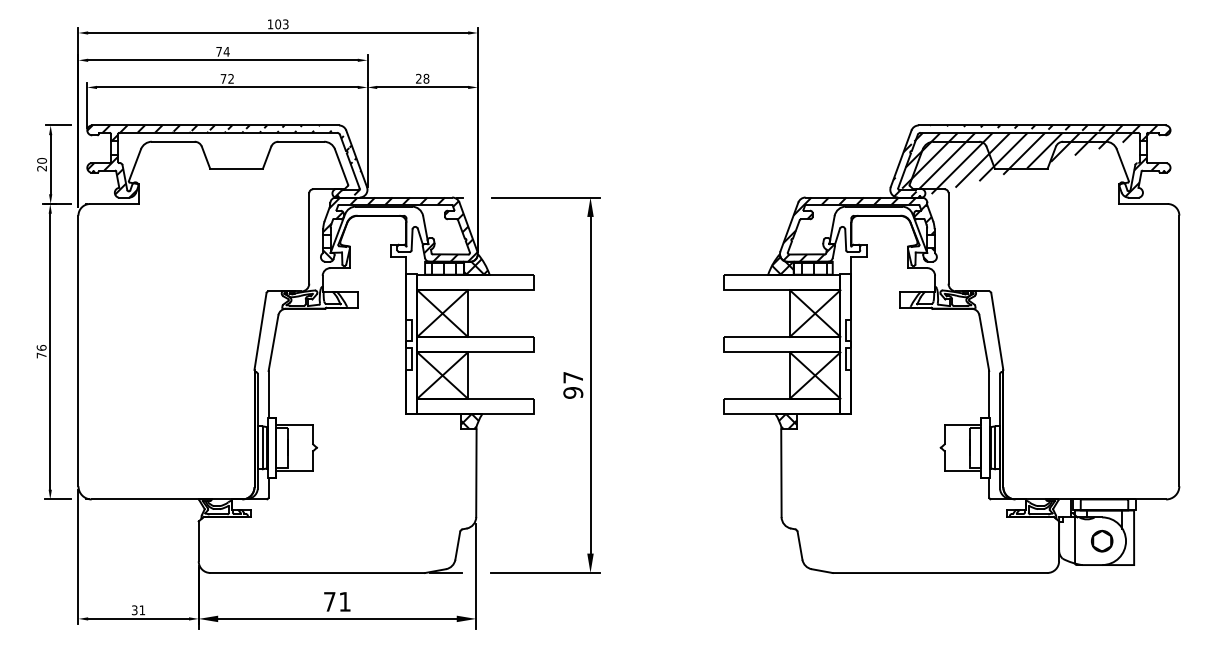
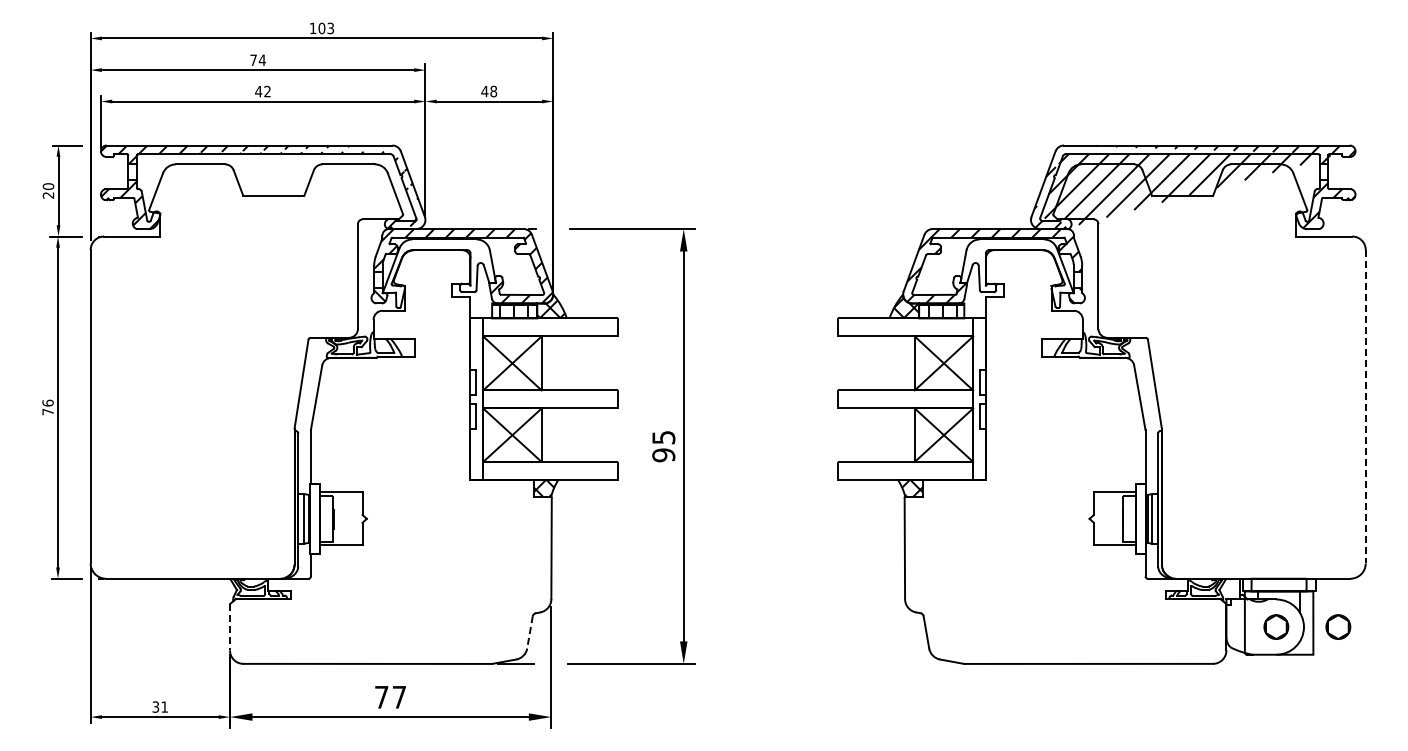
text: (223, 78) -> (258, 91), 72 -> 42
text: (418, 78) -> (484, 91), 28 -> 48
line: (1179, 350) -> (1365, 406), solid -> dashed
text: (573, 377) -> (663, 437), 97 -> 95
part: (1155, 540) -> (1338, 626), added
line: (198, 541) -> (229, 627), solid -> dashed
line: (457, 545) -> (529, 632), solid -> dashed
text: (345, 602) -> (399, 697), 71 -> 77

